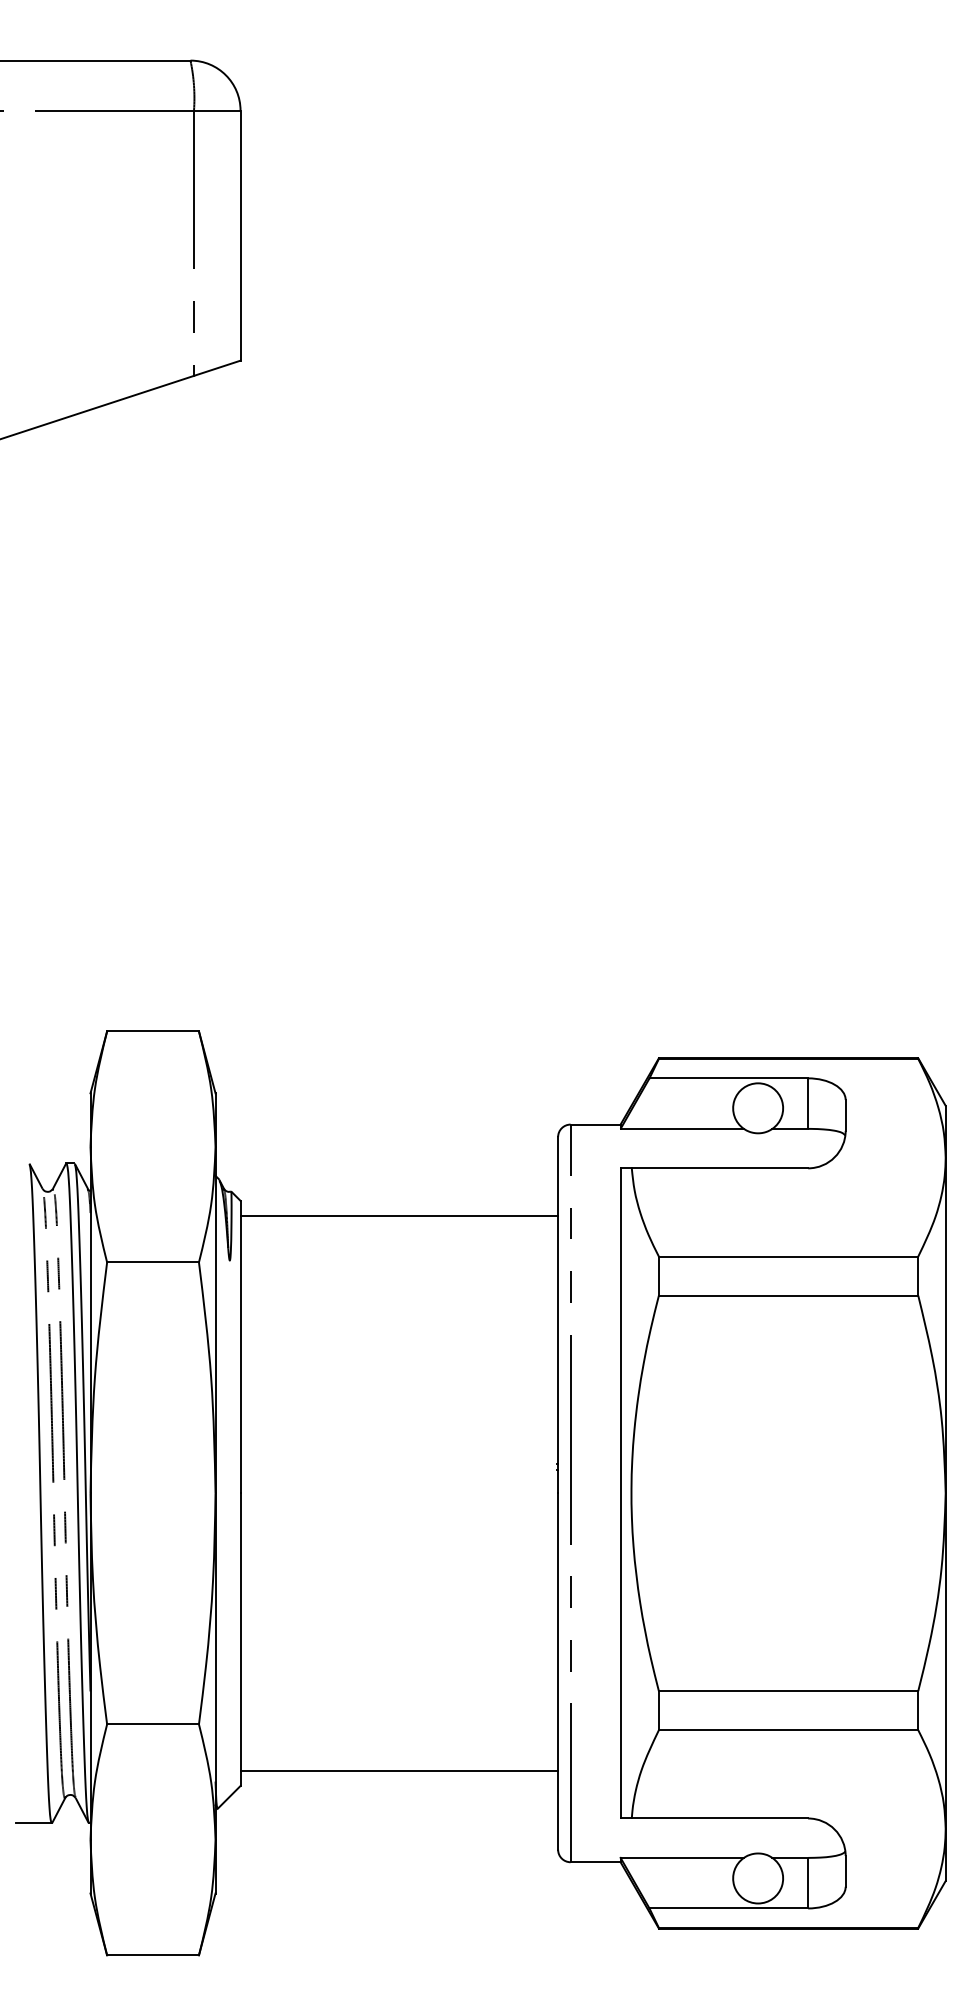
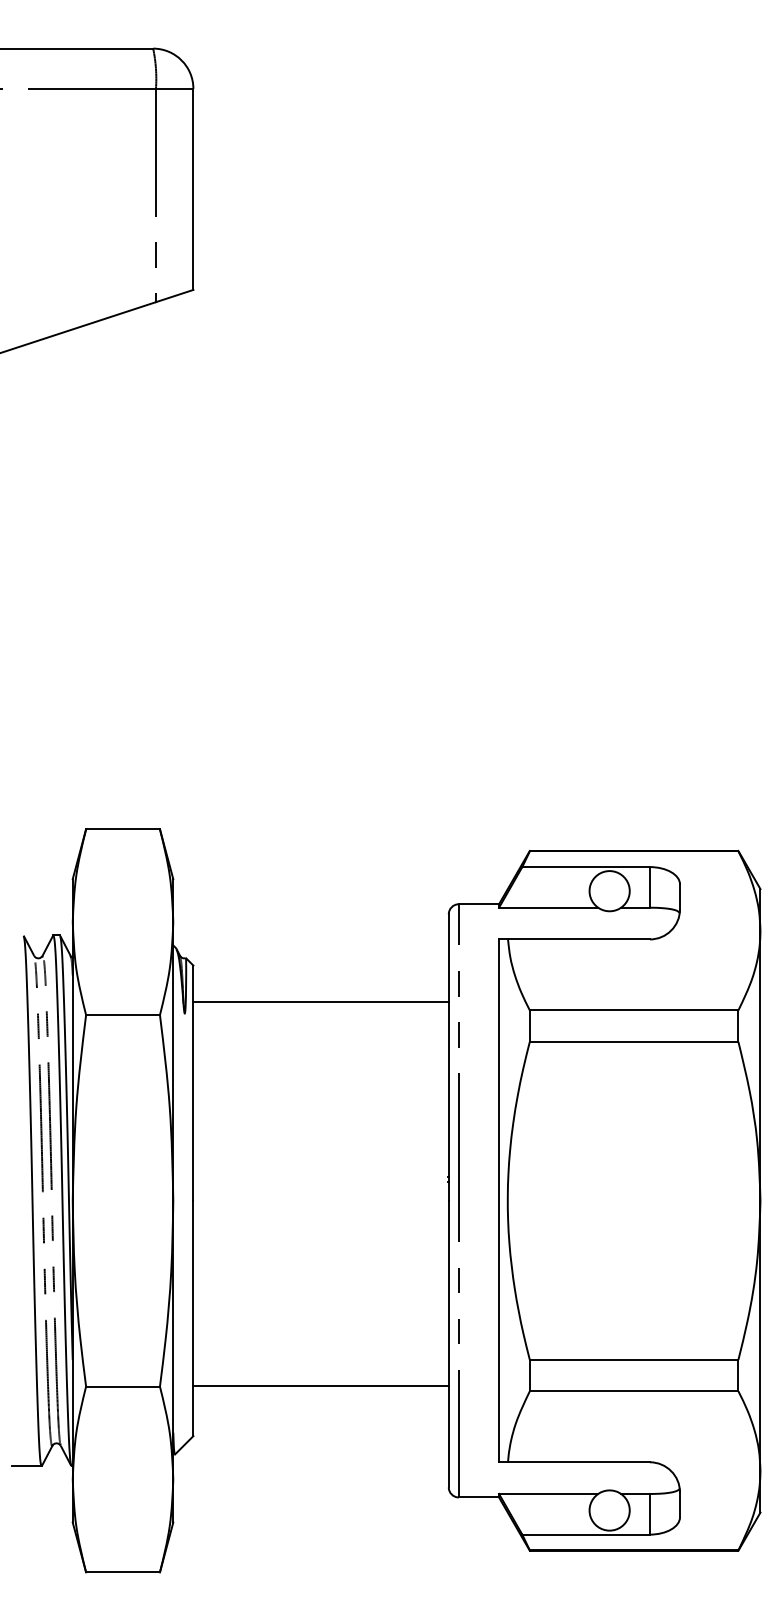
line: (398, 1215) -> (320, 1001), moved
line: (398, 1771) -> (320, 1386), moved

